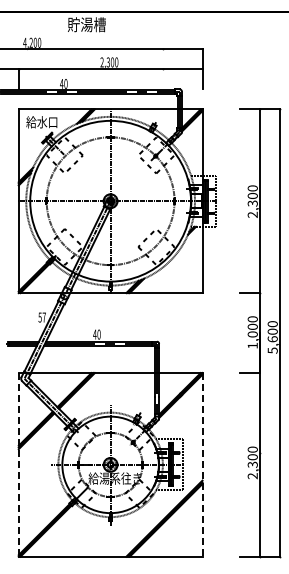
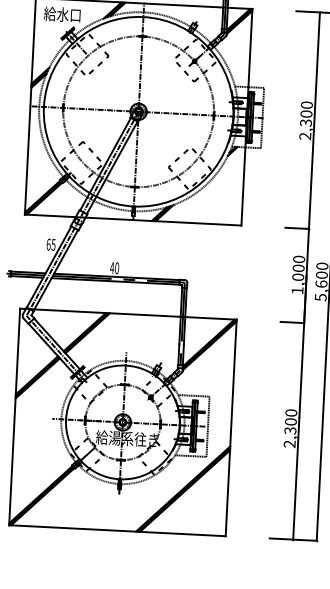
text: (41, 317) -> (50, 244), 57 -> 65
line: (18, 464) -> (14, 416), dashed -> solid
line: (202, 464) -> (231, 427), dashed -> solid

